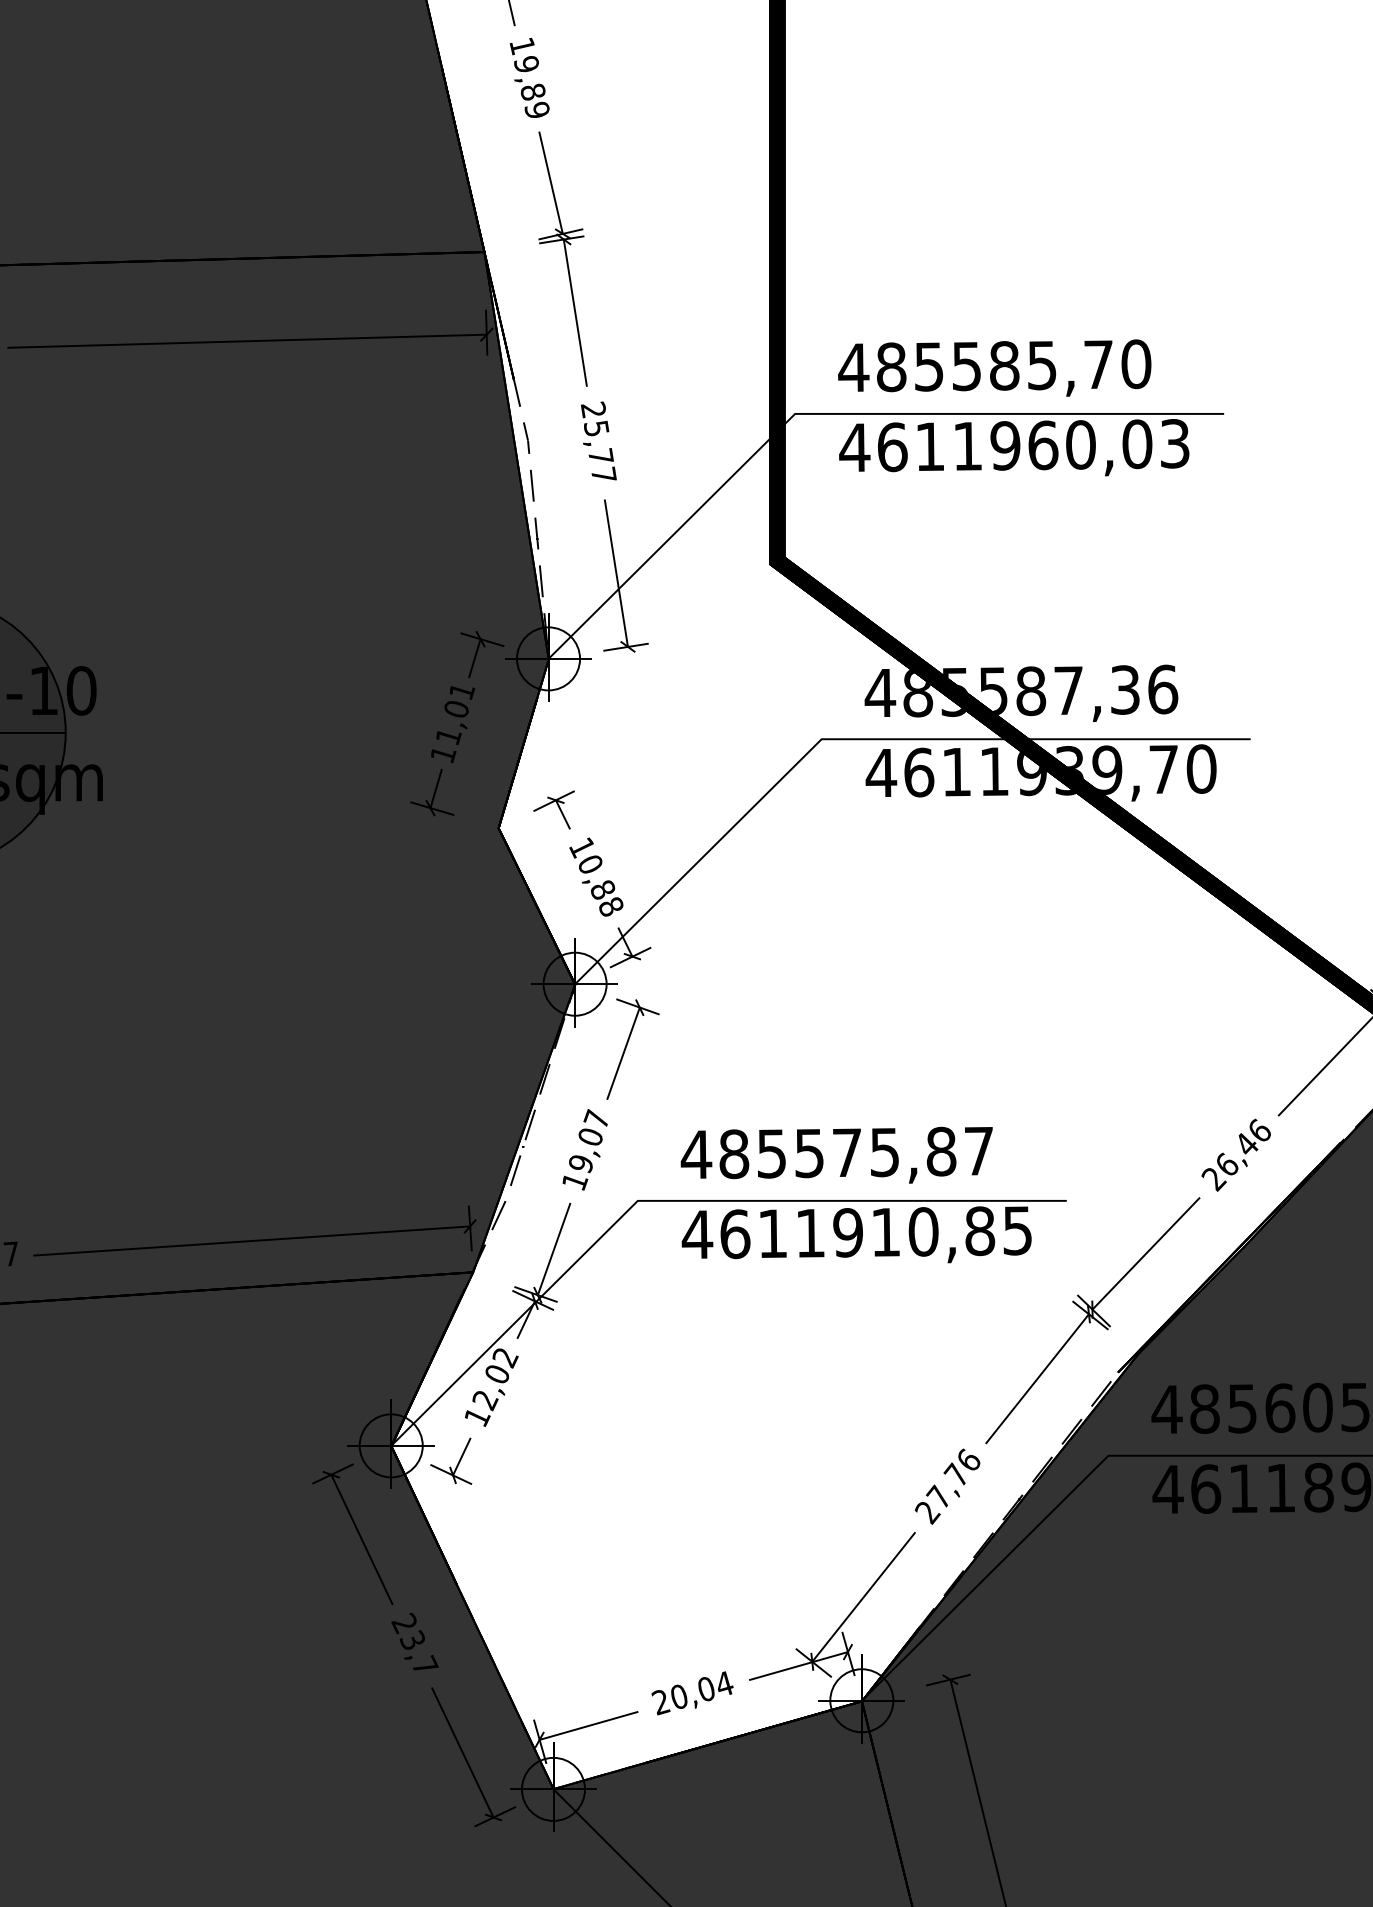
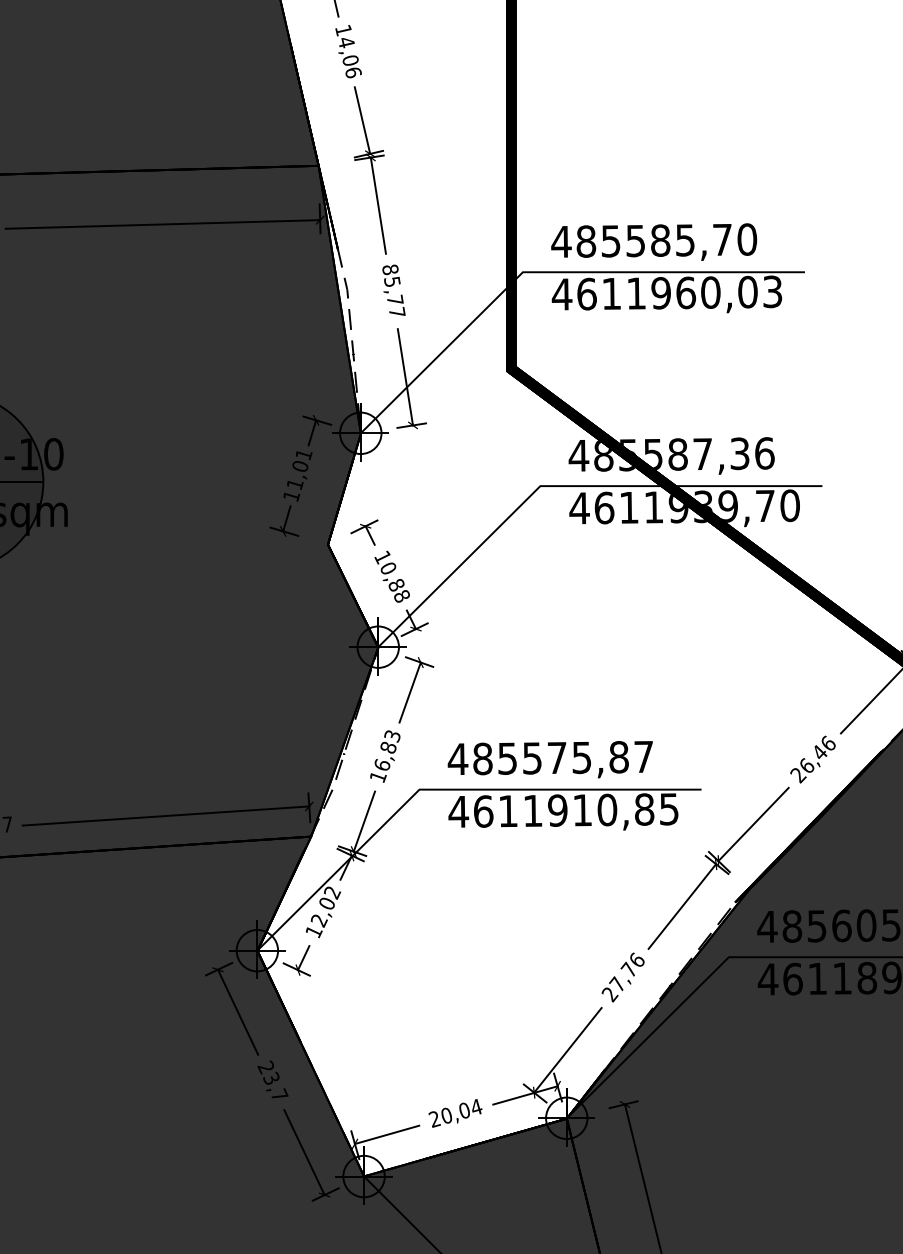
text: (531, 87) -> (349, 57), 19,89 -> 14,06
text: (593, 409) -> (390, 269), 25,77 -> 85,77
text: (589, 1141) -> (387, 750), 19,07 -> 16,83

